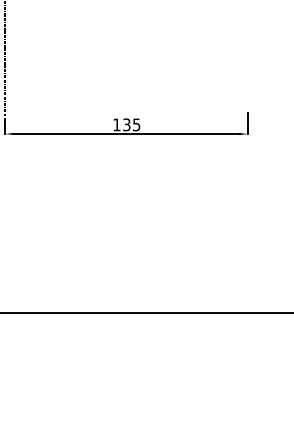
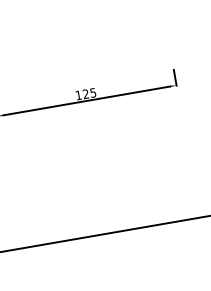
text: (126, 125) -> (85, 94), 135 -> 125

